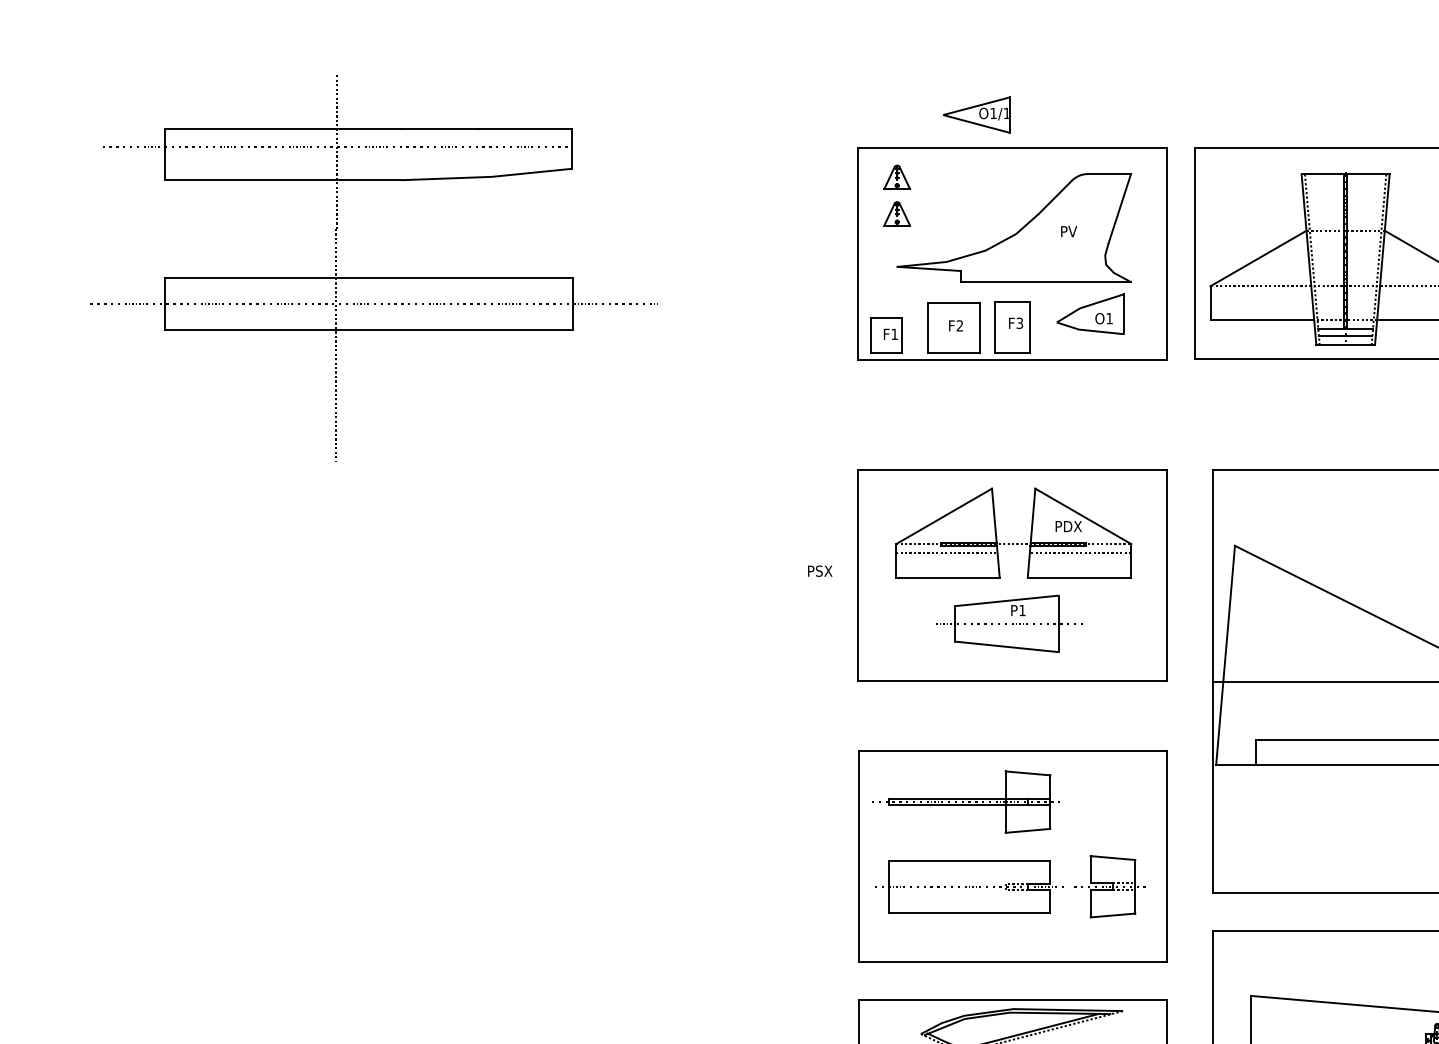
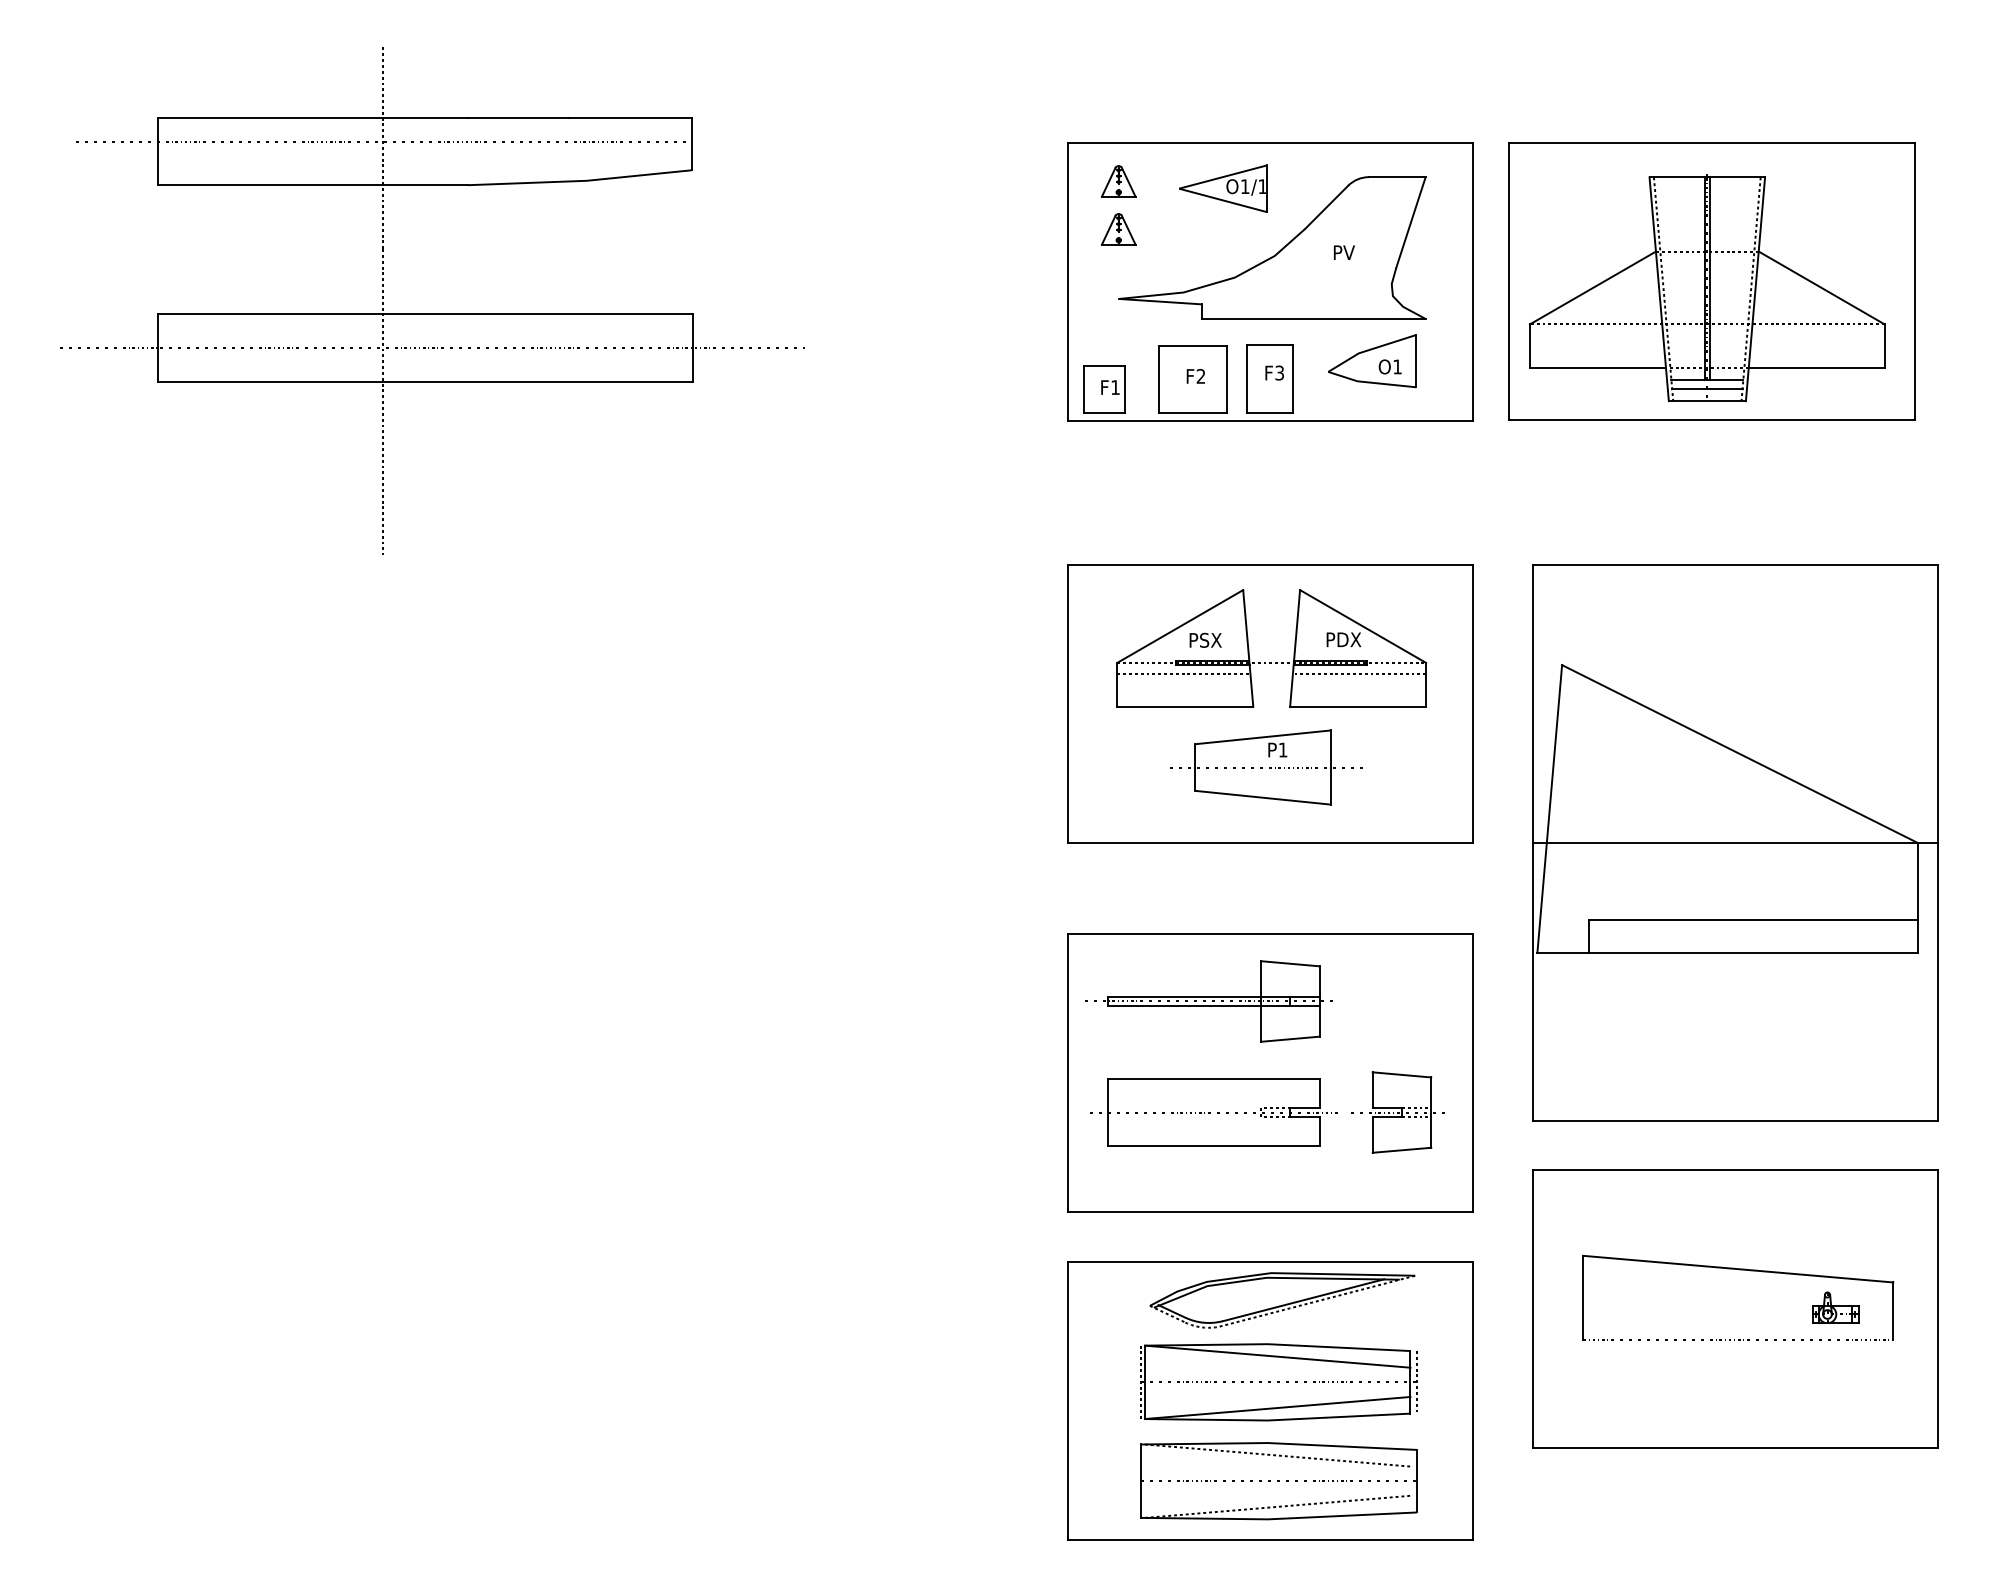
part: (977, 114) -> (1223, 188), moved
text: (820, 570) -> (1205, 639), moved

